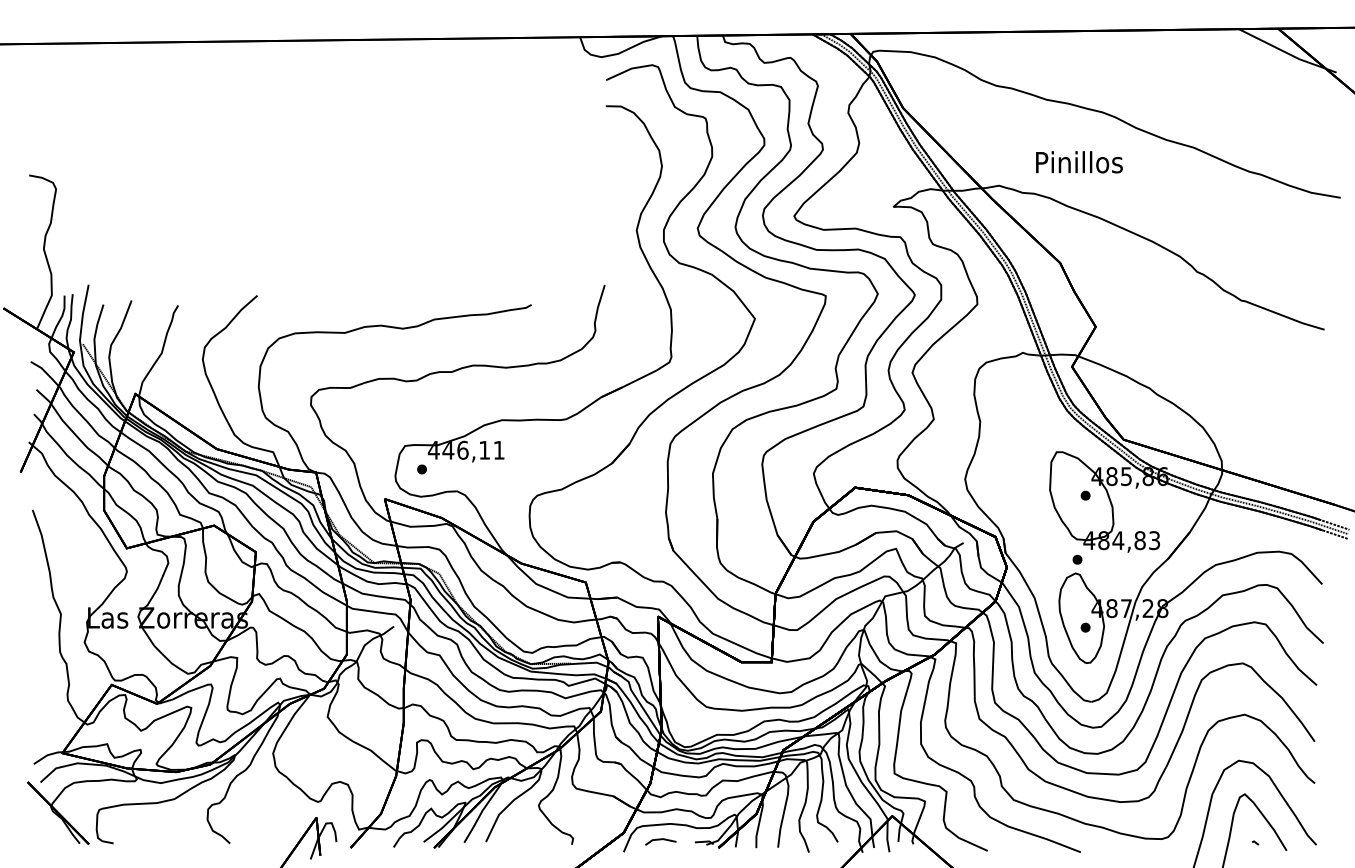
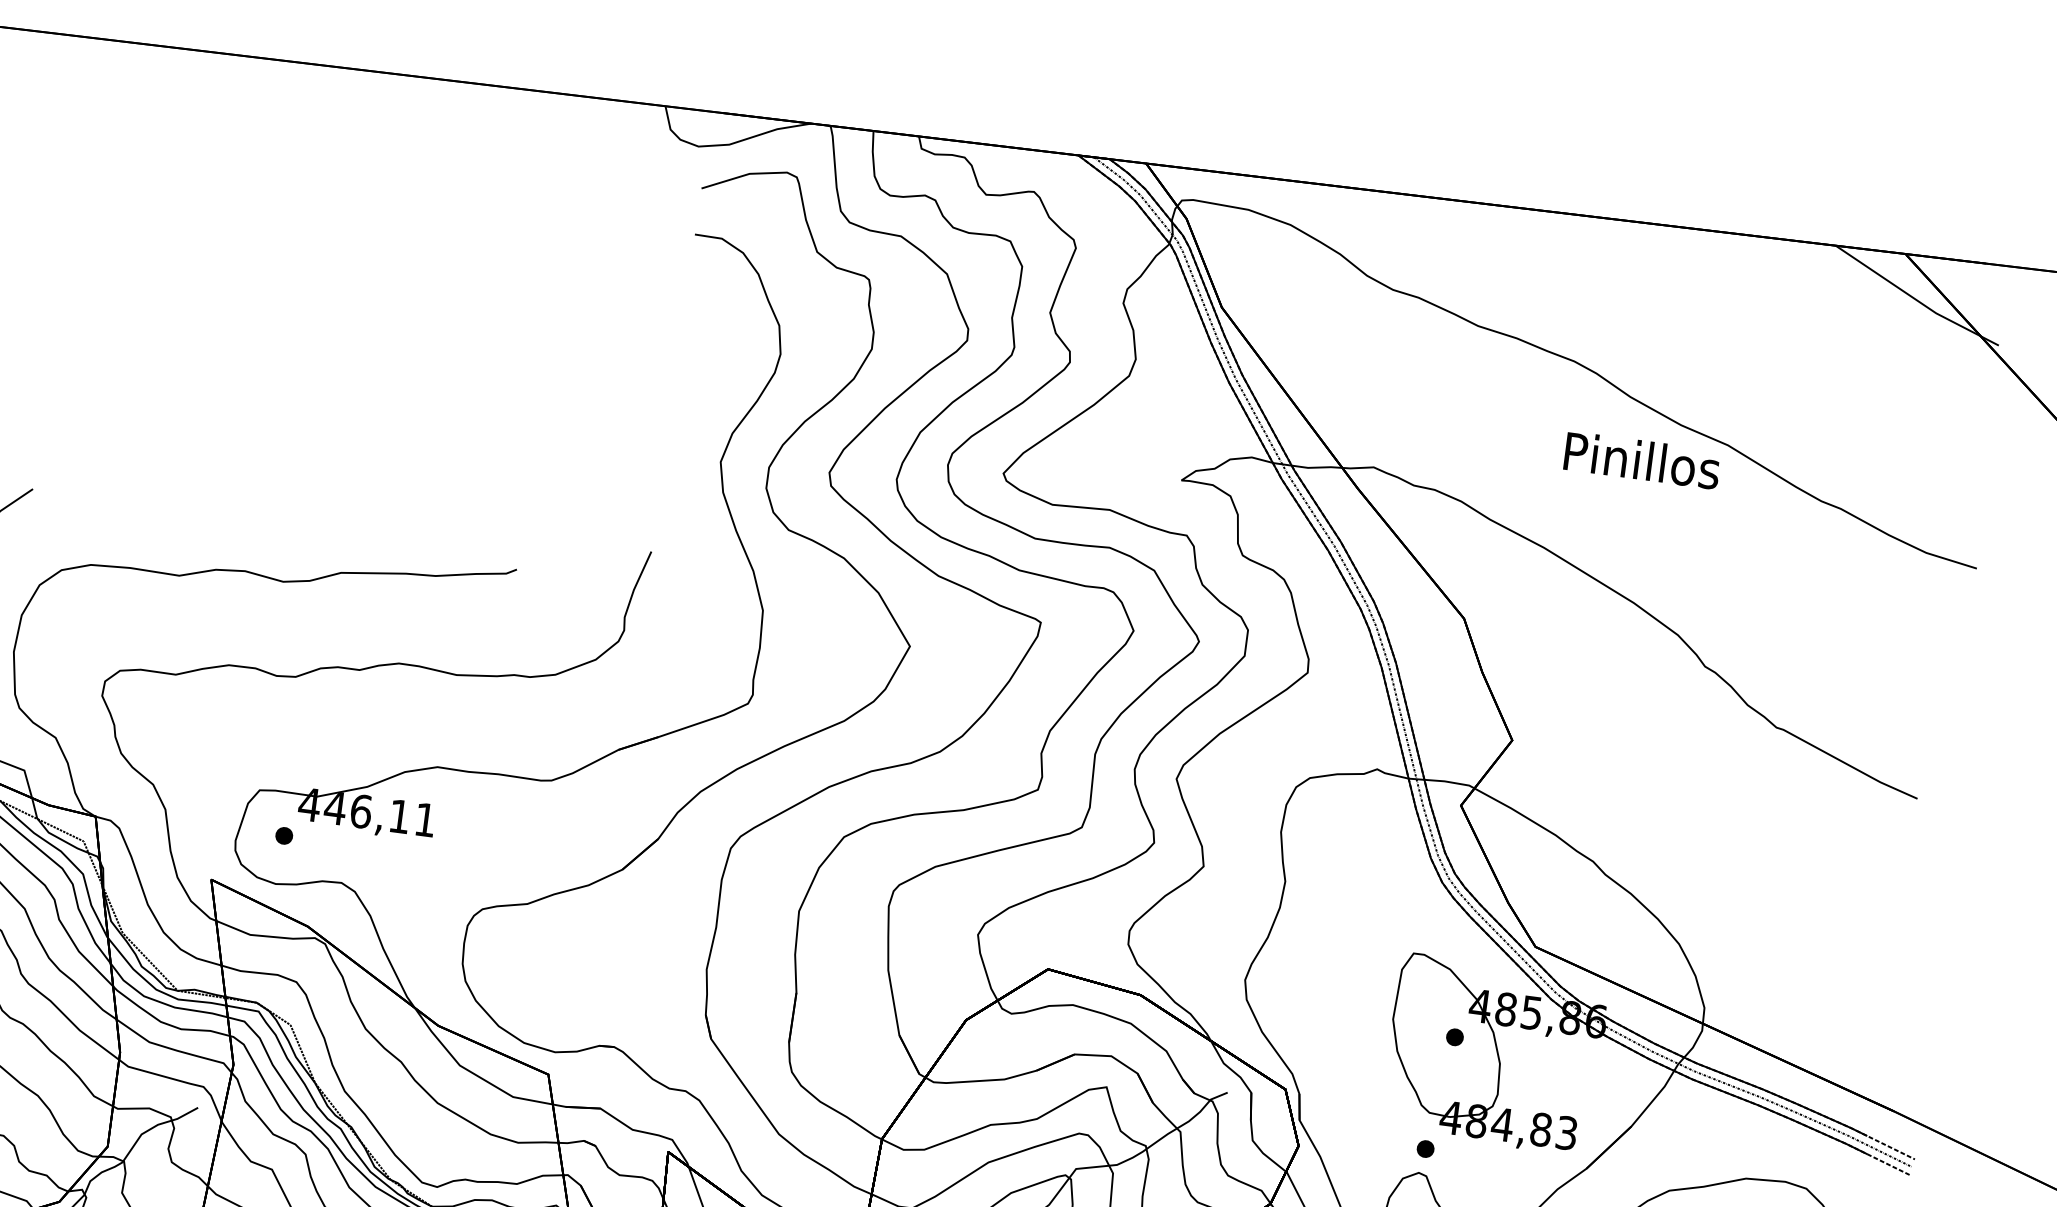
text: (1079, 162) -> (1642, 460), moved

